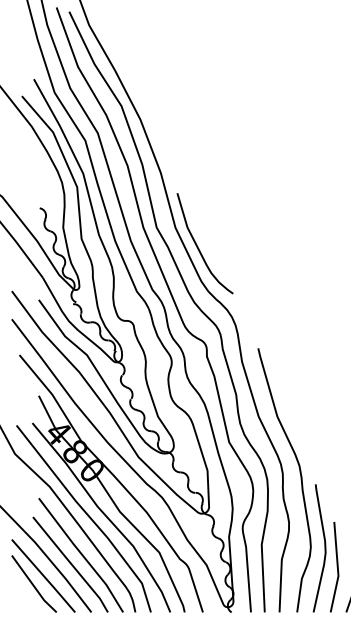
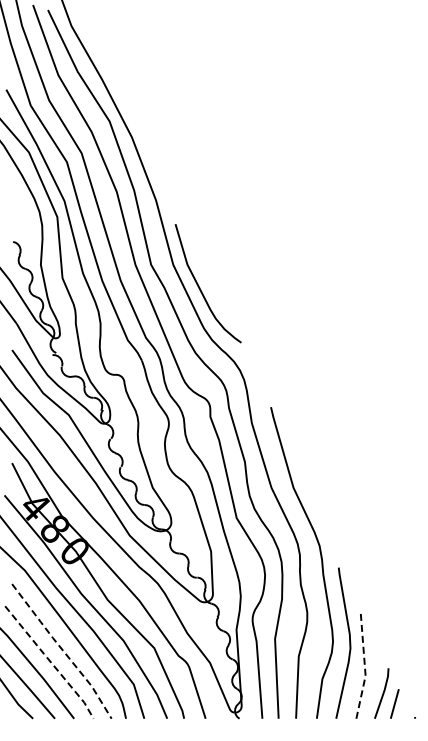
line: (82, 555) -> (63, 651), solid -> dashed
line: (71, 564) -> (50, 662), solid -> dashed
line: (337, 568) -> (364, 666), solid -> dashed

